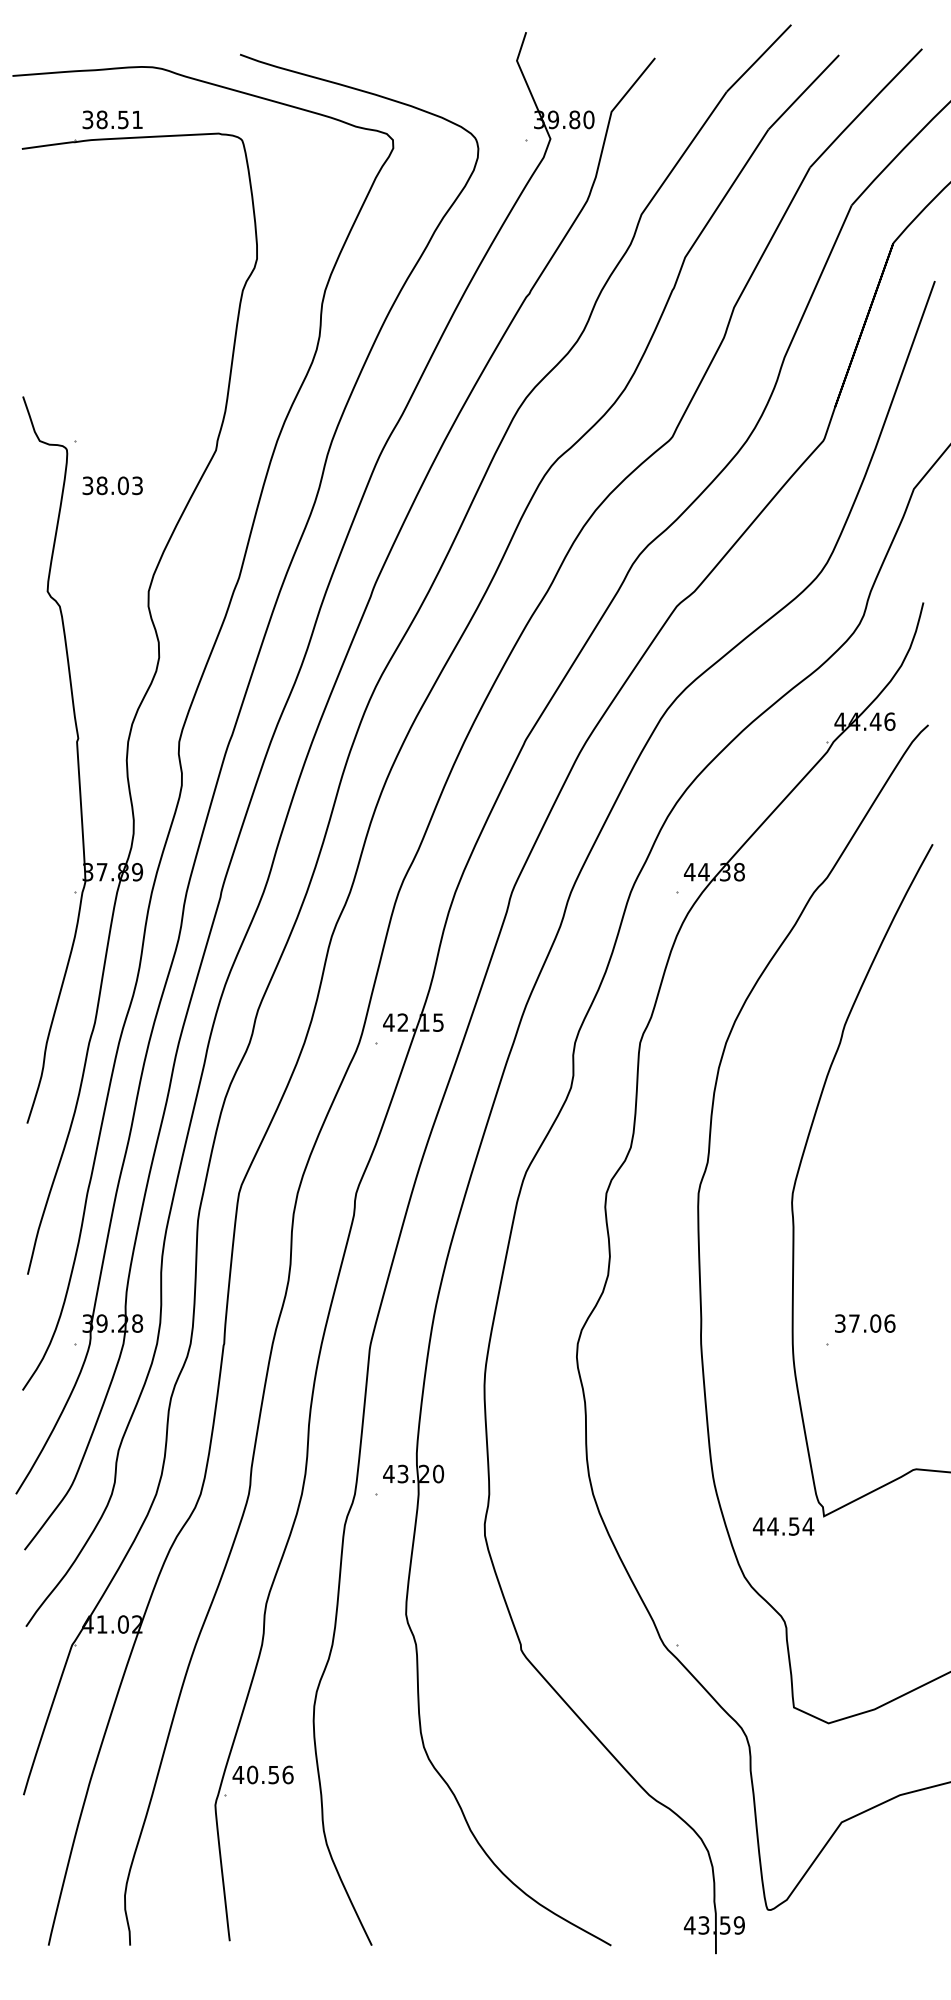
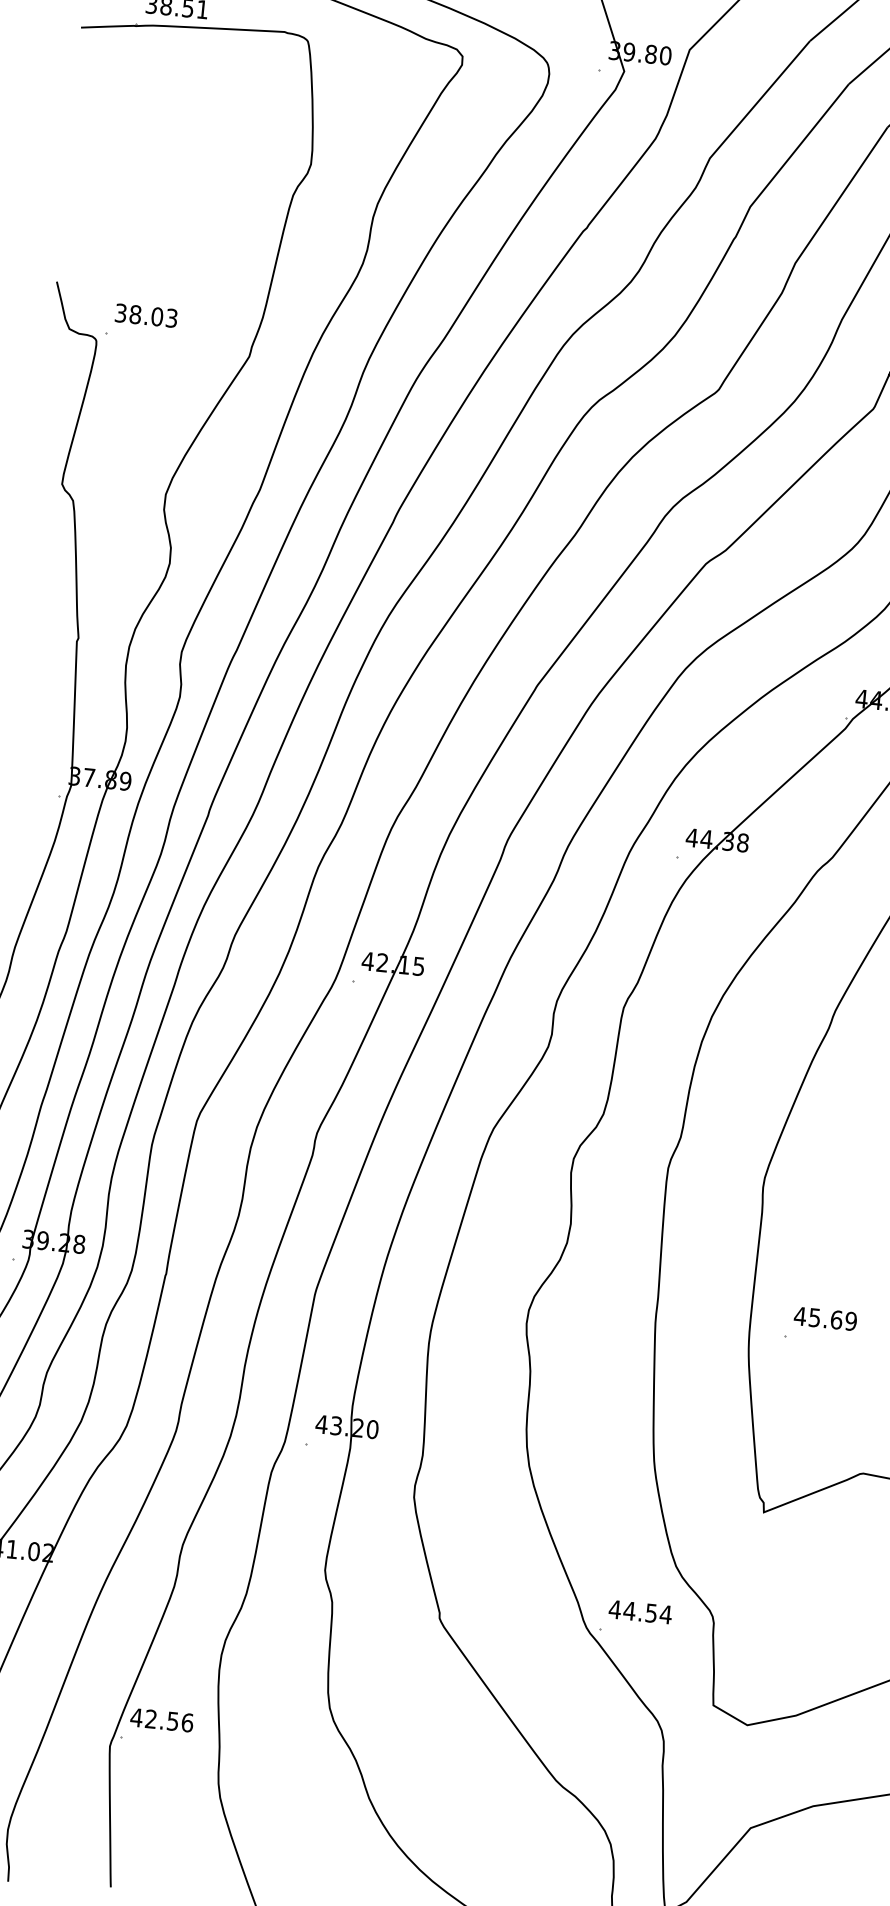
text: (112, 485) -> (146, 315), moved
text: (864, 1323) -> (825, 1318), 37.06 -> 45.69
text: (783, 1526) -> (640, 1612), moved
text: (252, 1774) -> (151, 1718), 40.56 -> 42.56

